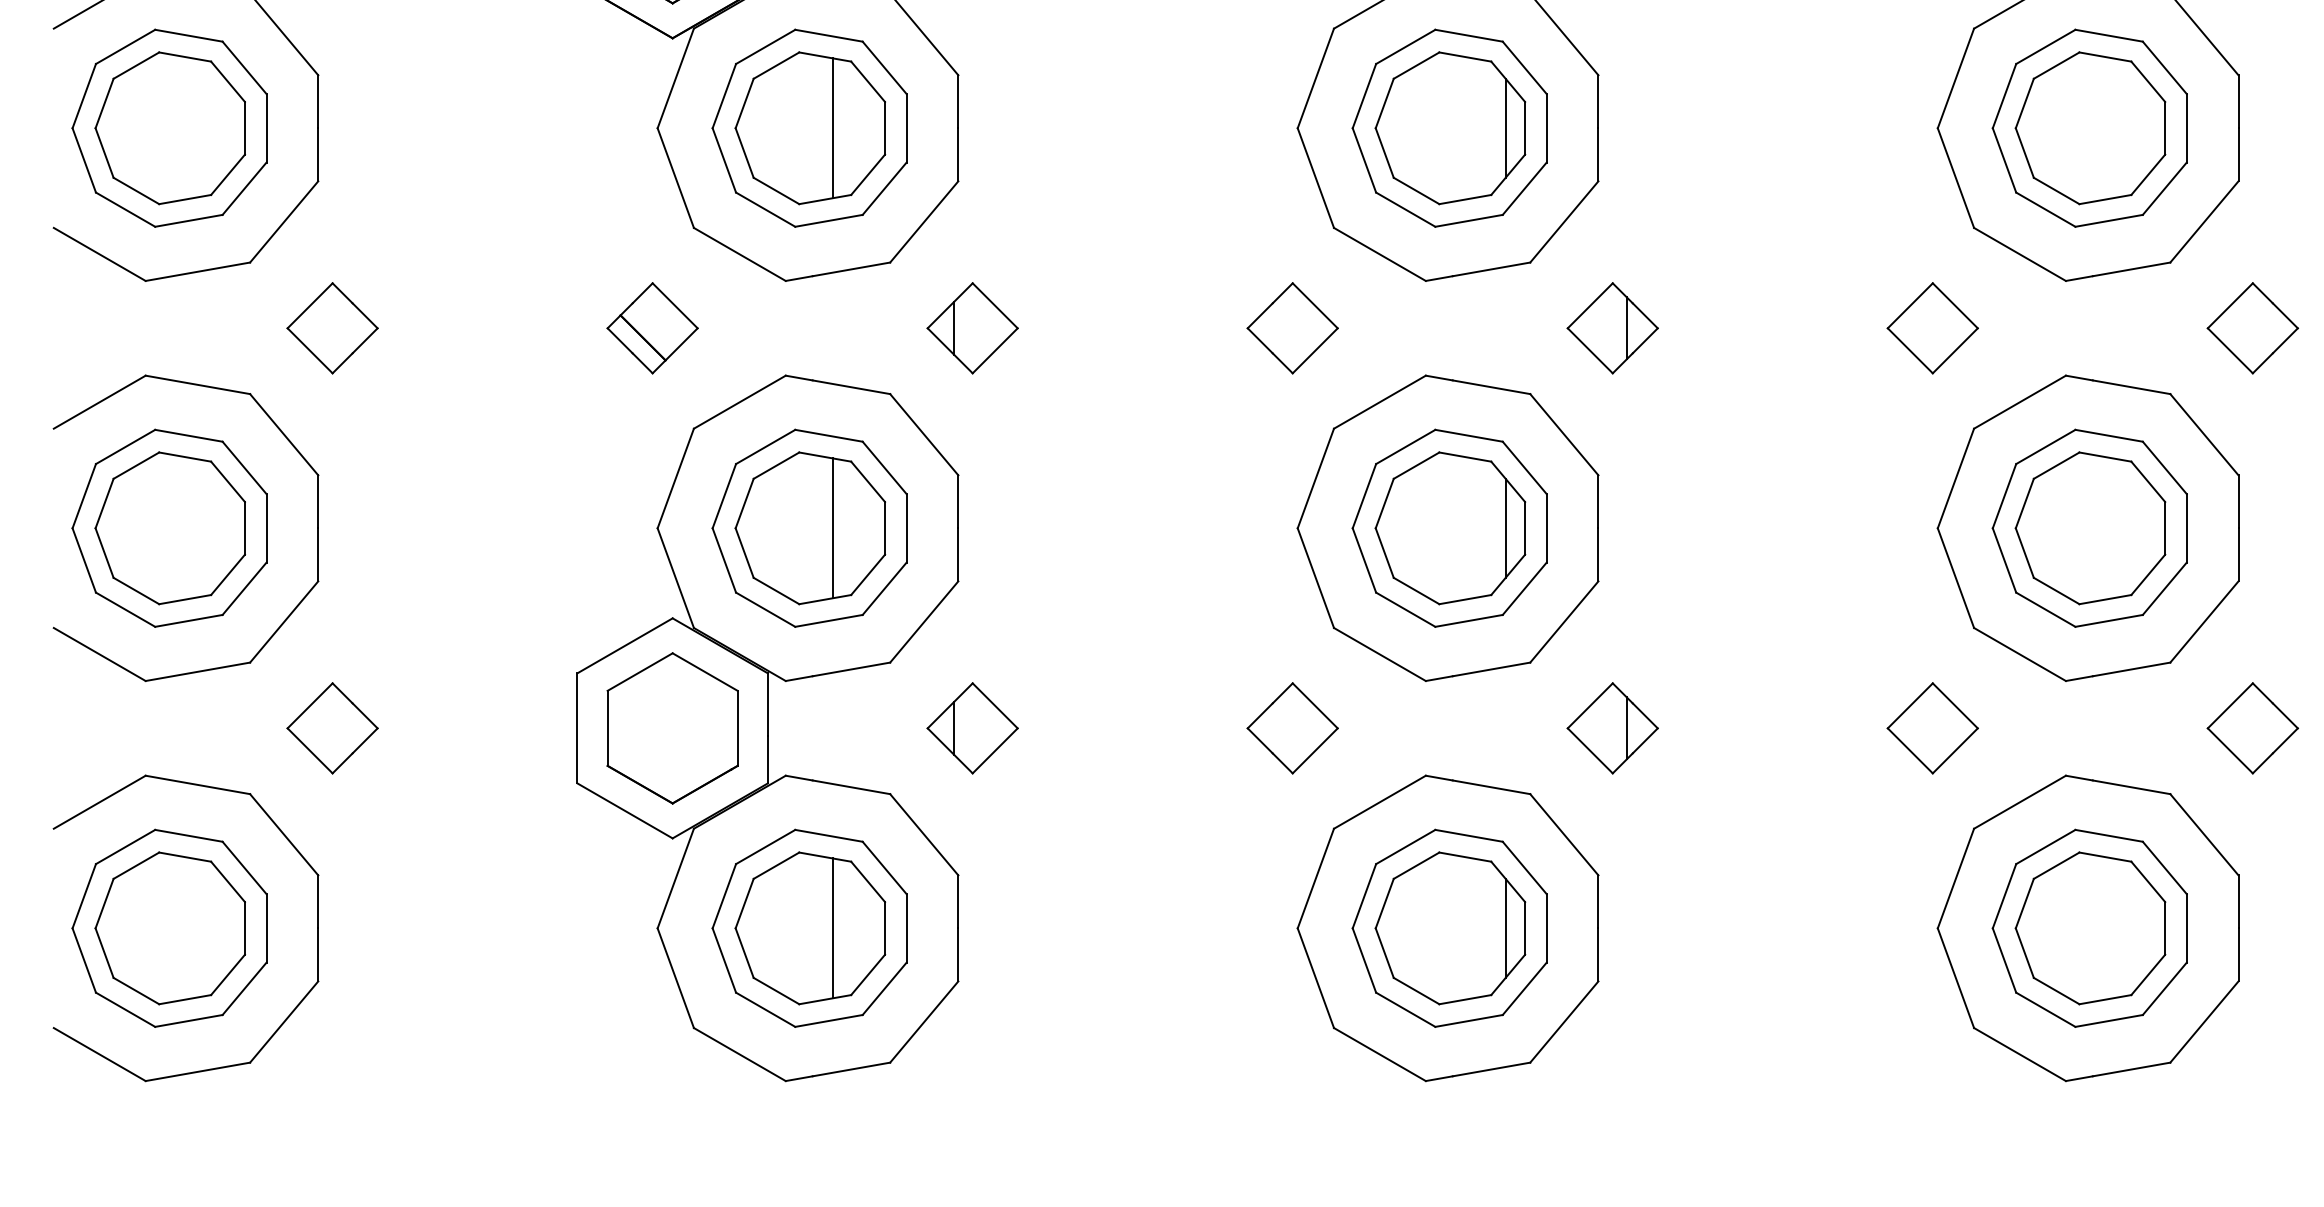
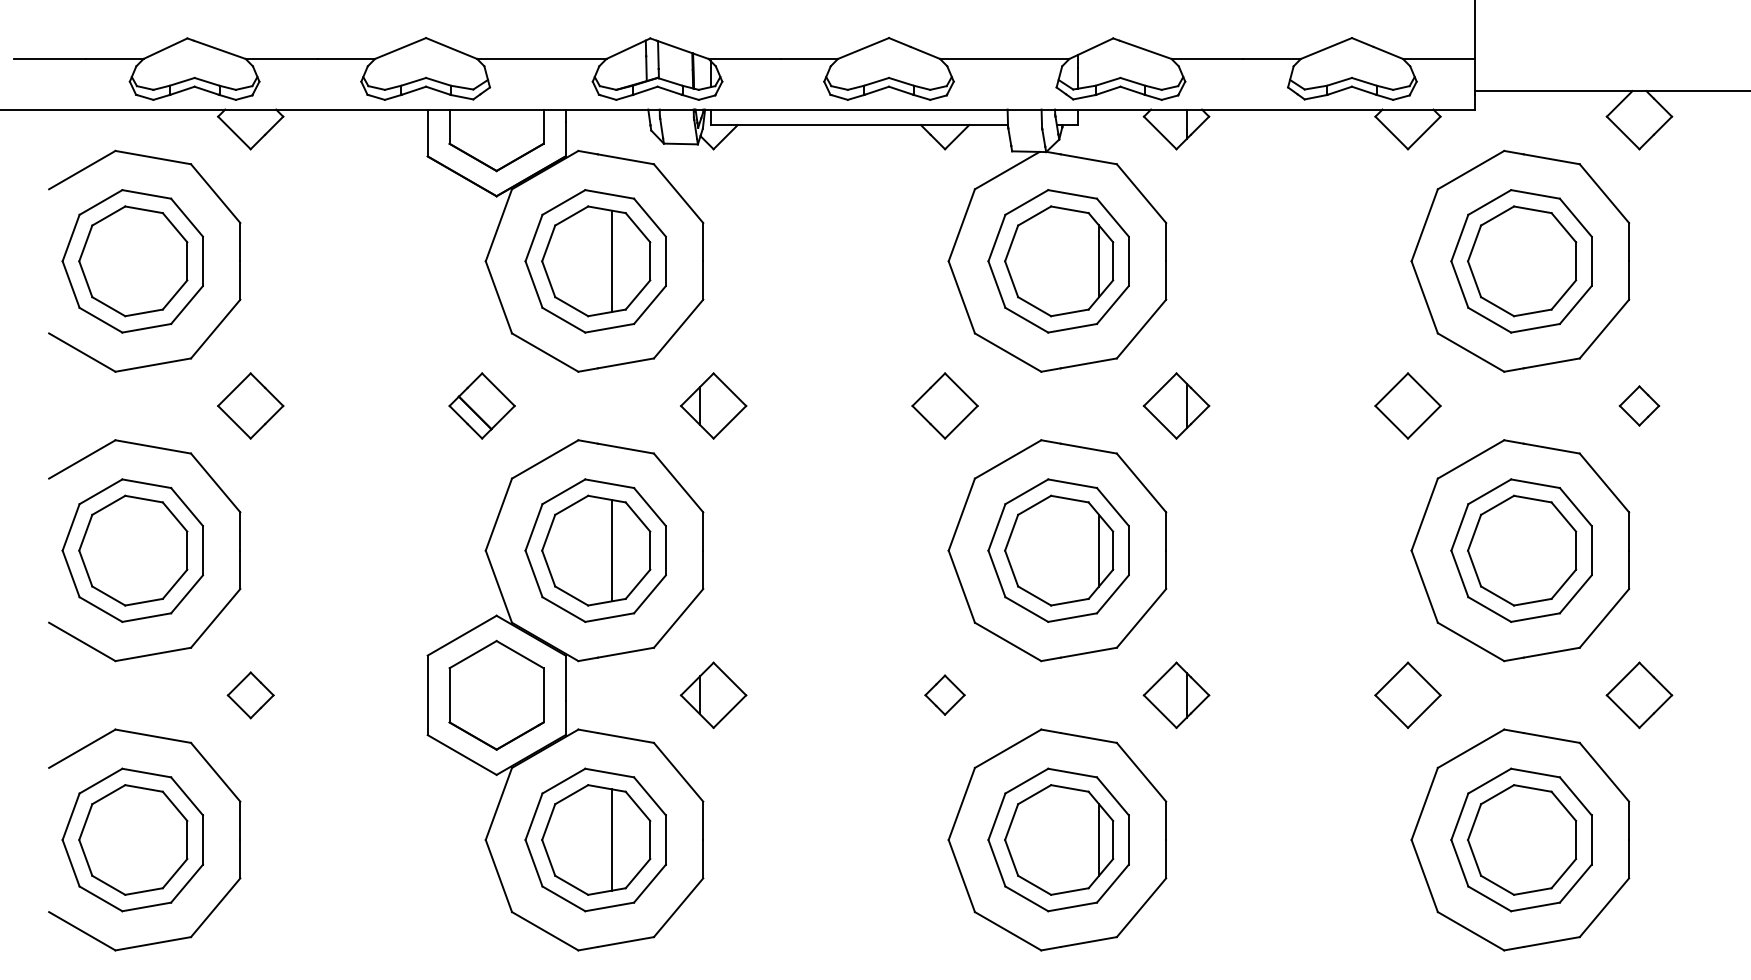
part: (2252, 327) -> (1639, 405), size x0.6
part: (1291, 727) -> (944, 694), size x0.6
part: (332, 728) -> (250, 695), size x0.7

